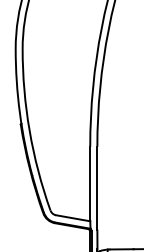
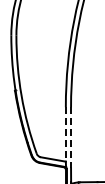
line: (89, 184) -> (65, 134), solid -> dashed
line: (97, 188) -> (71, 137), solid -> dashed

